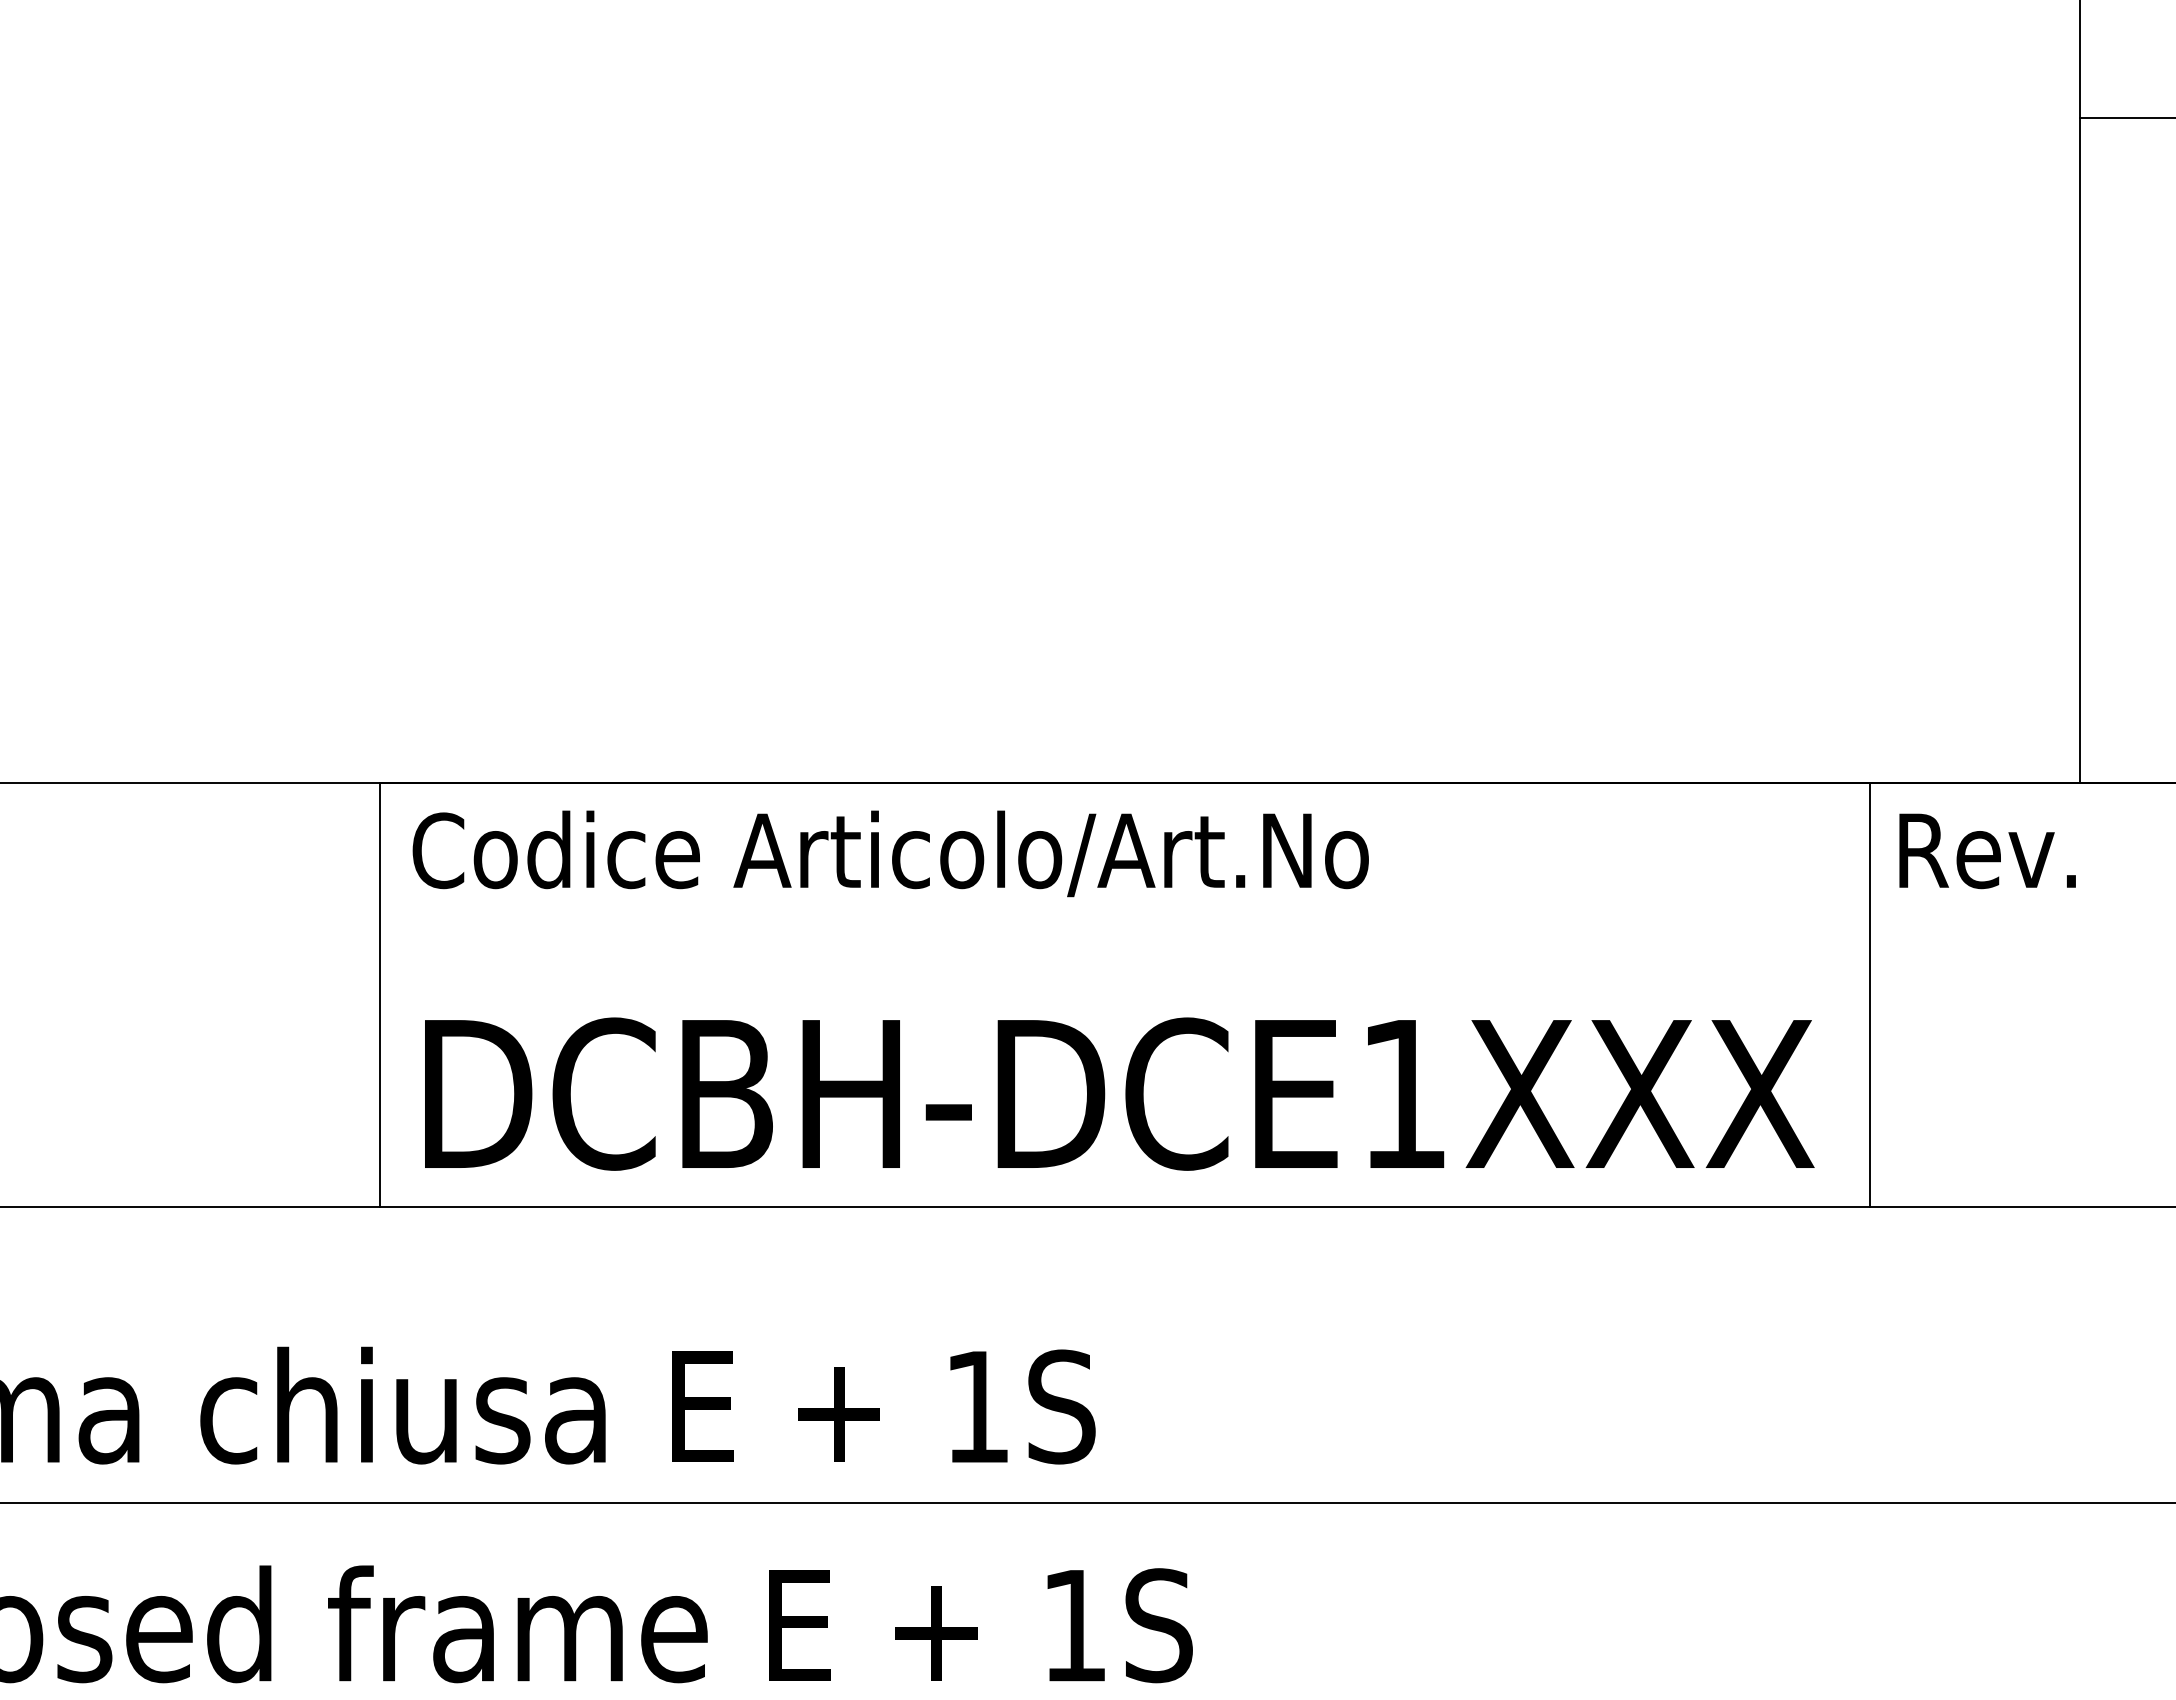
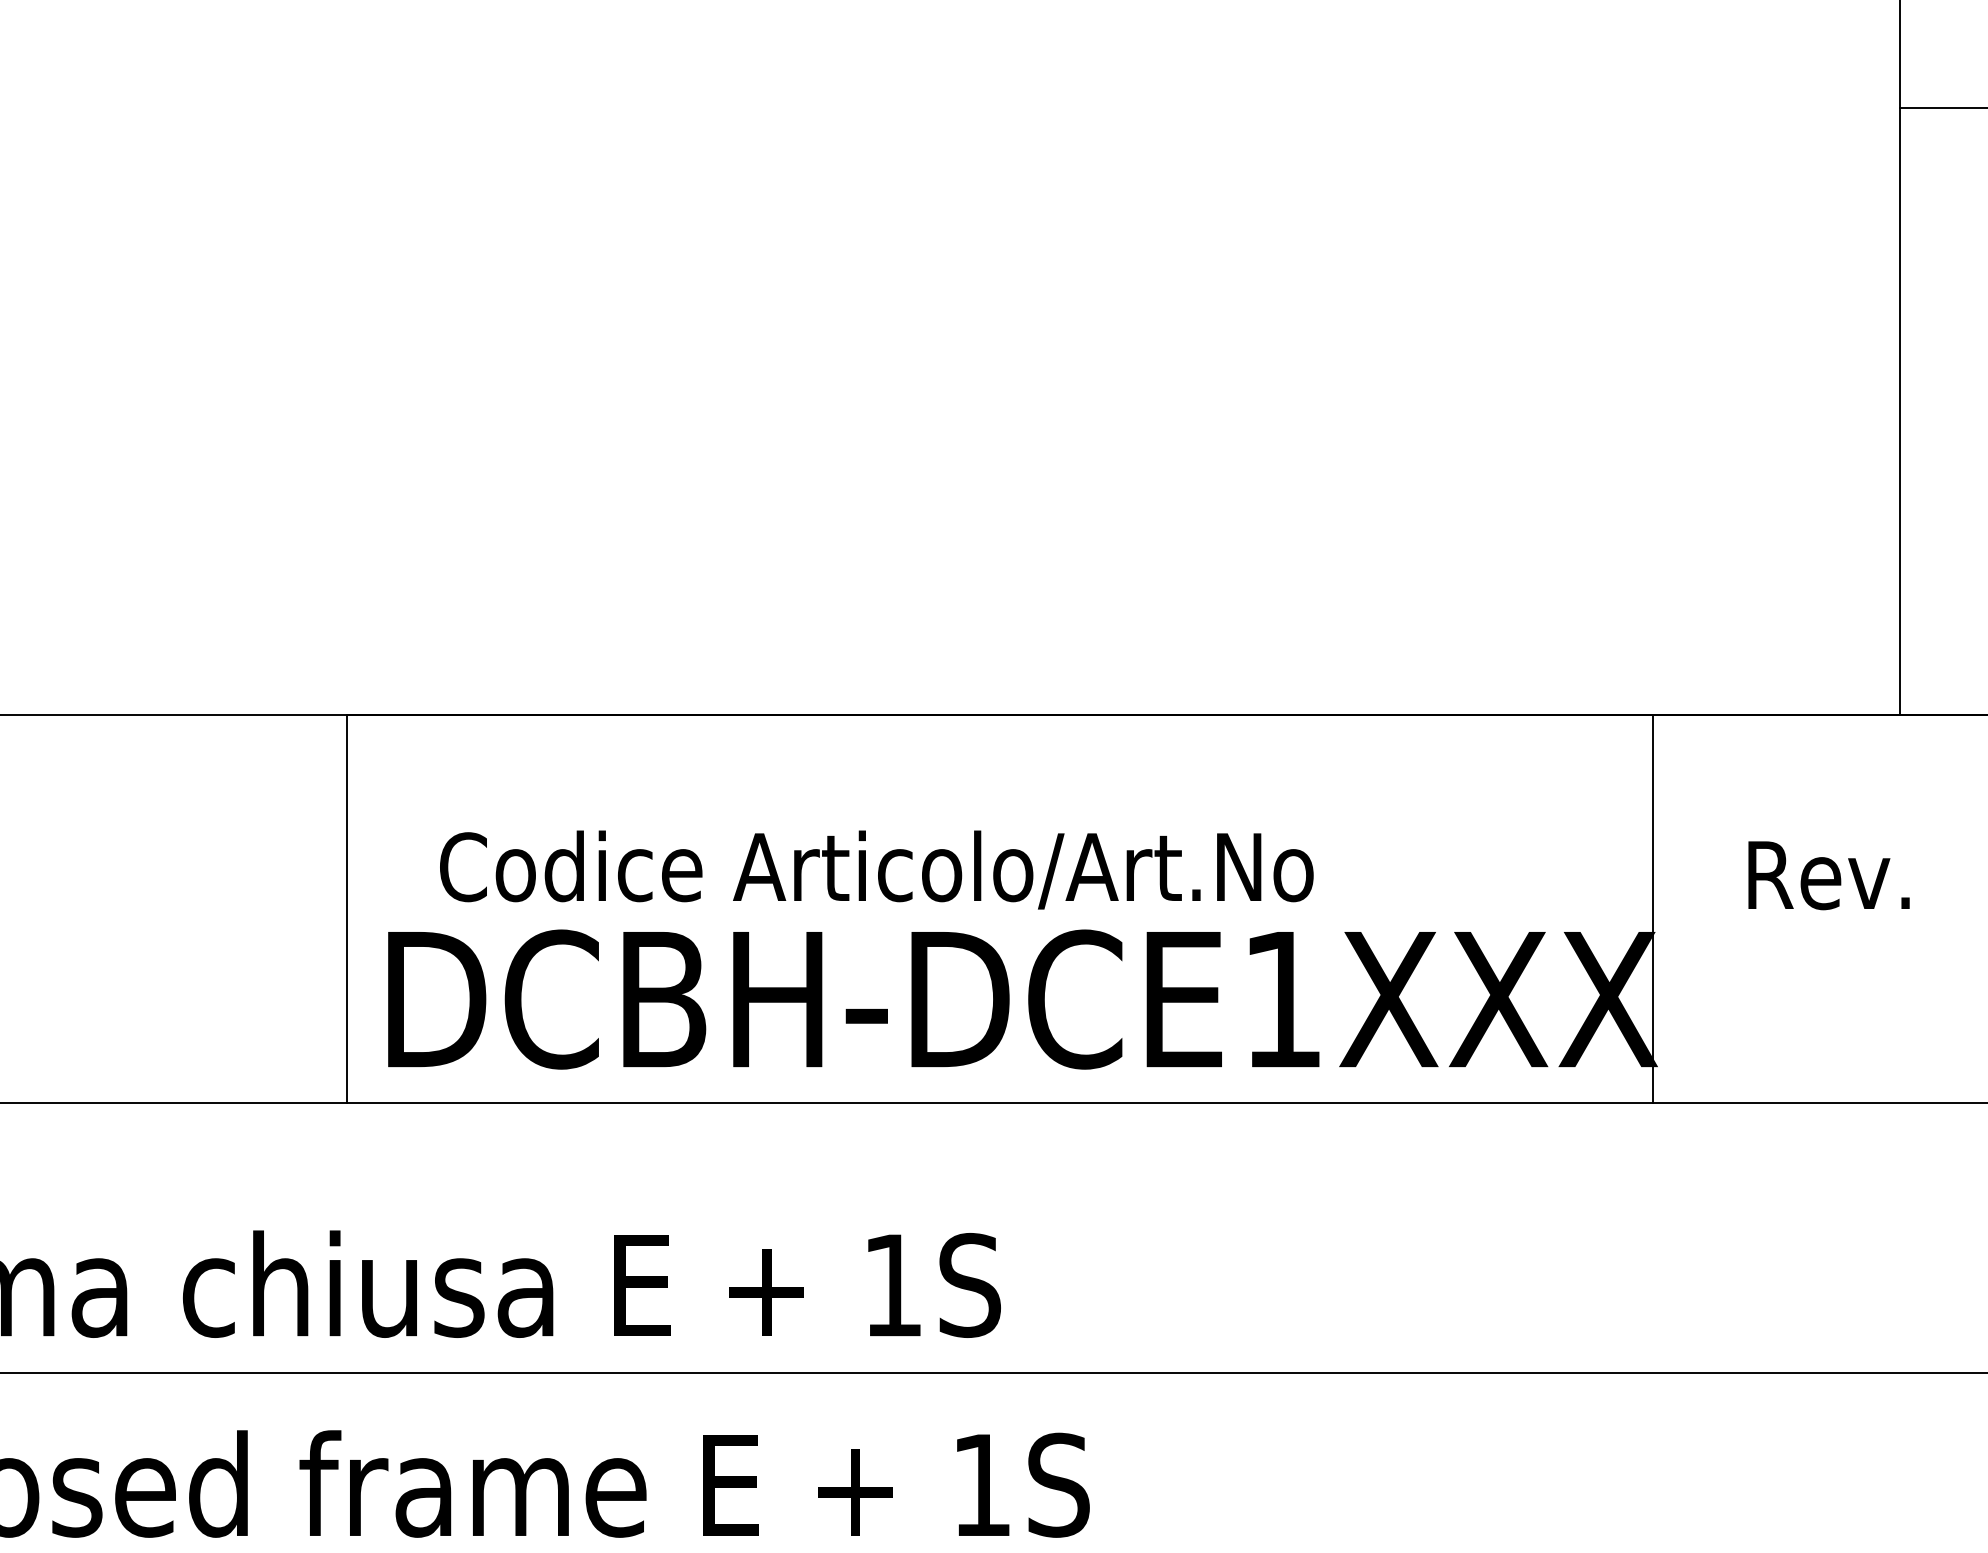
text: (1987, 851) -> (1828, 875), moved
text: (890, 853) -> (876, 869), moved
line: (1869, 994) -> (1652, 908), moved

